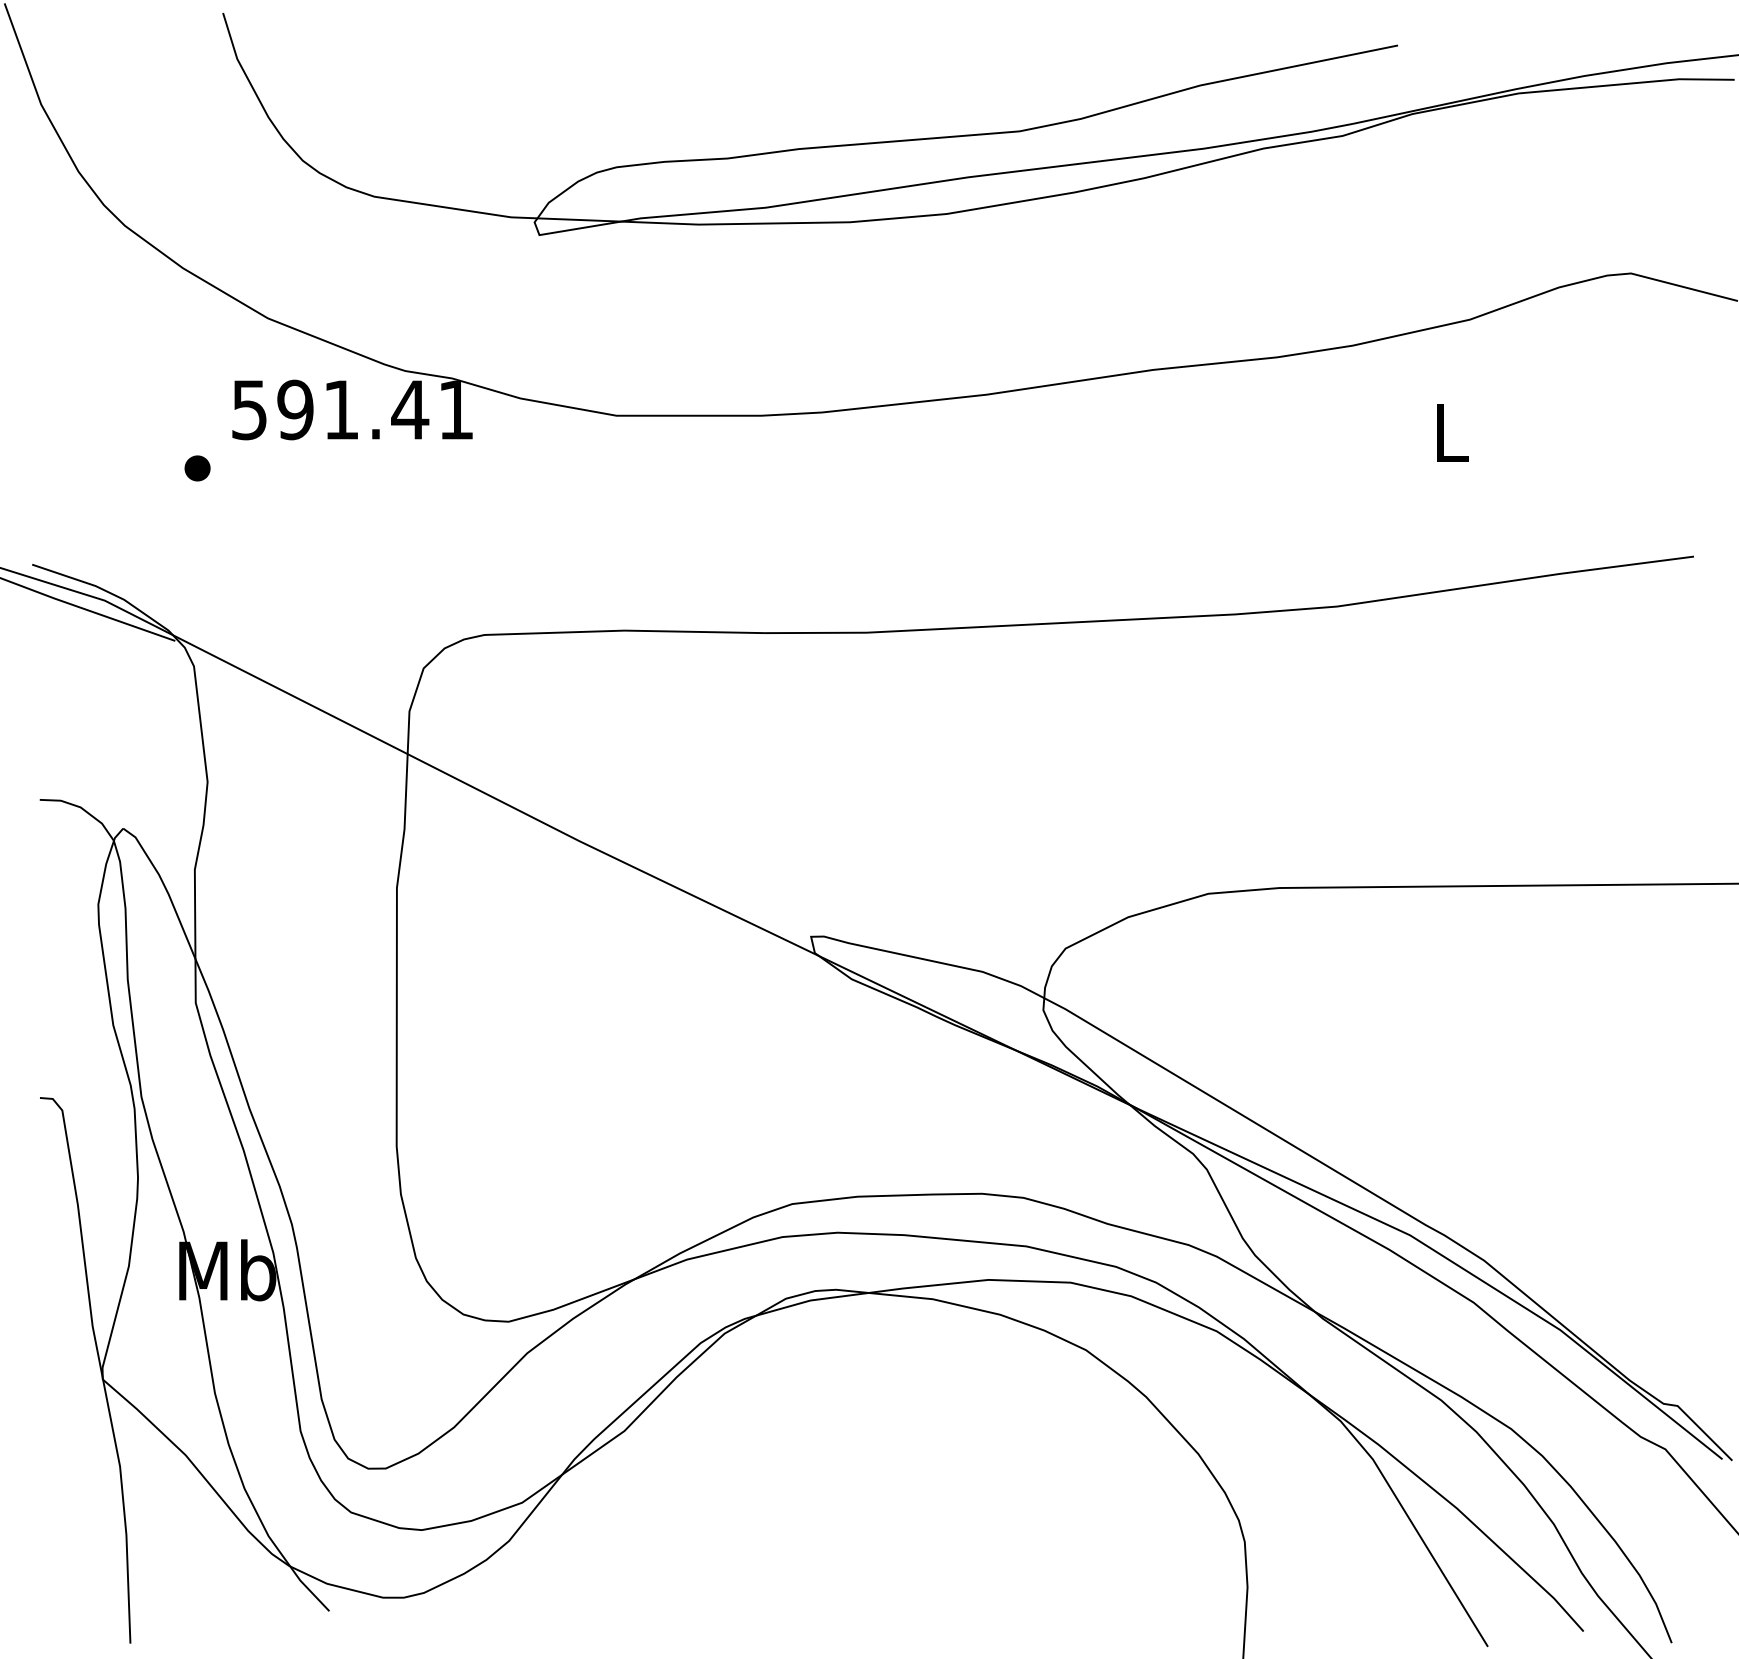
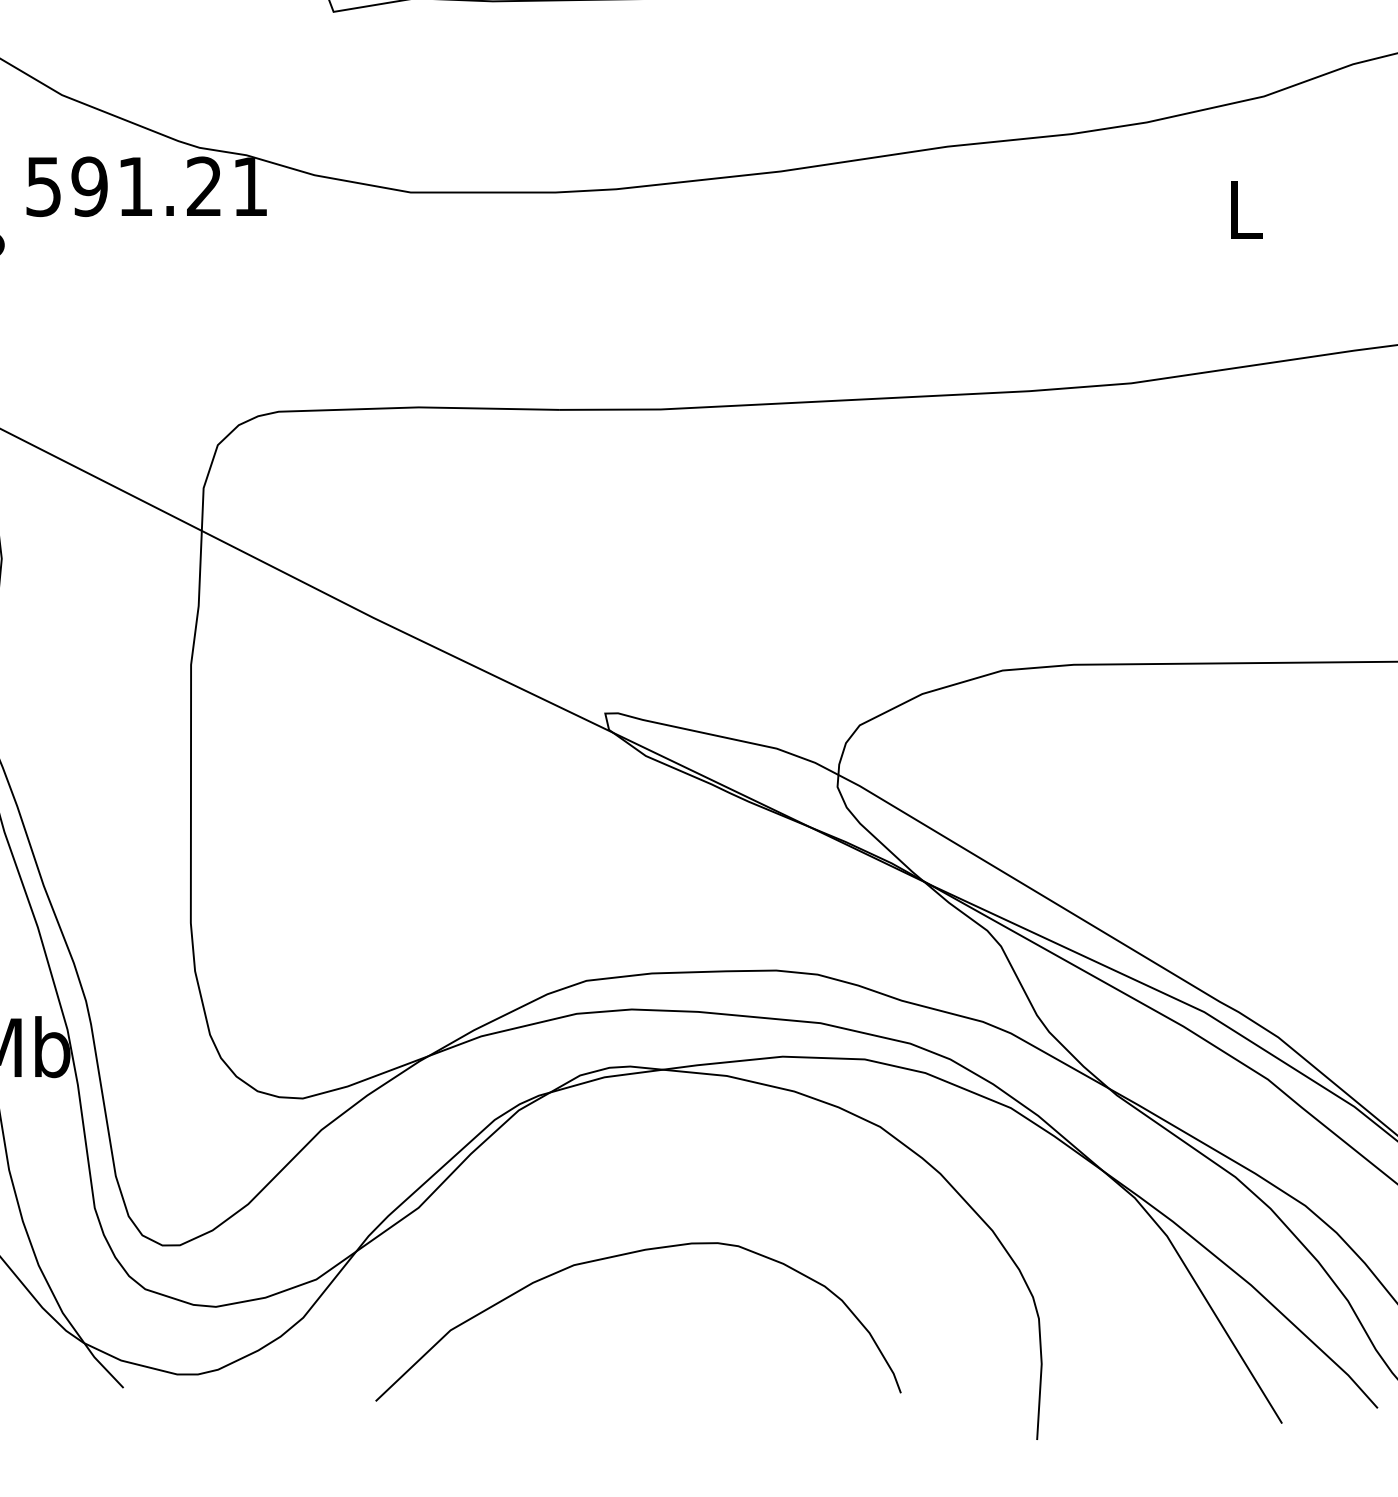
text: (410, 409) -> (204, 186), 591.41 -> 591.21
curve: (831, 1478) -> (625, 1255), added

